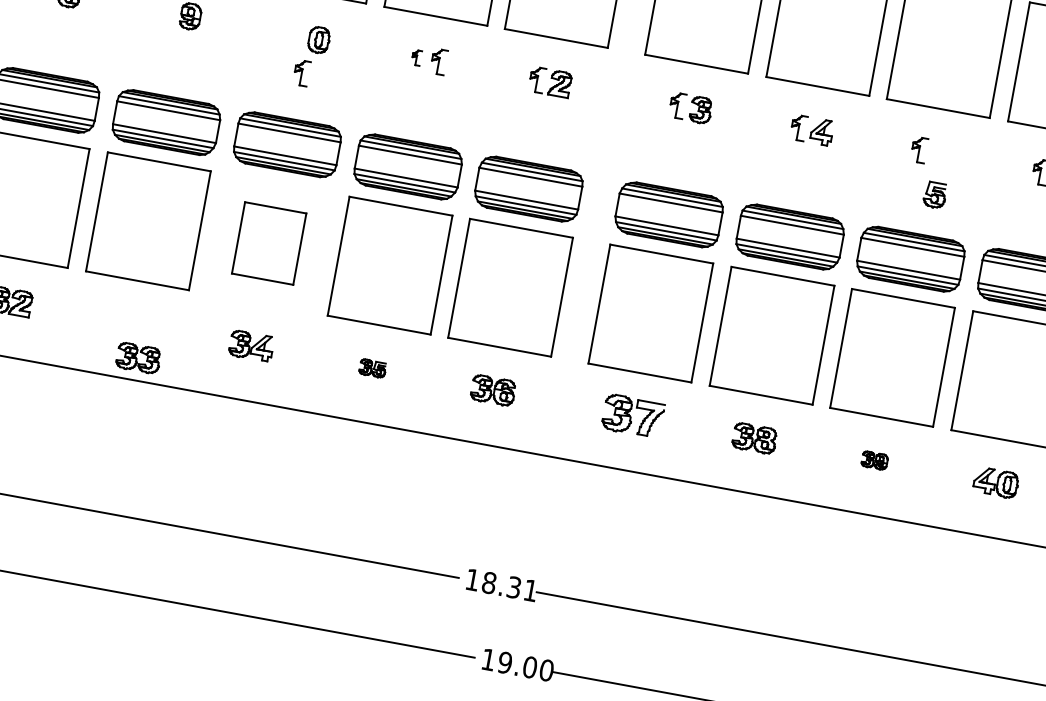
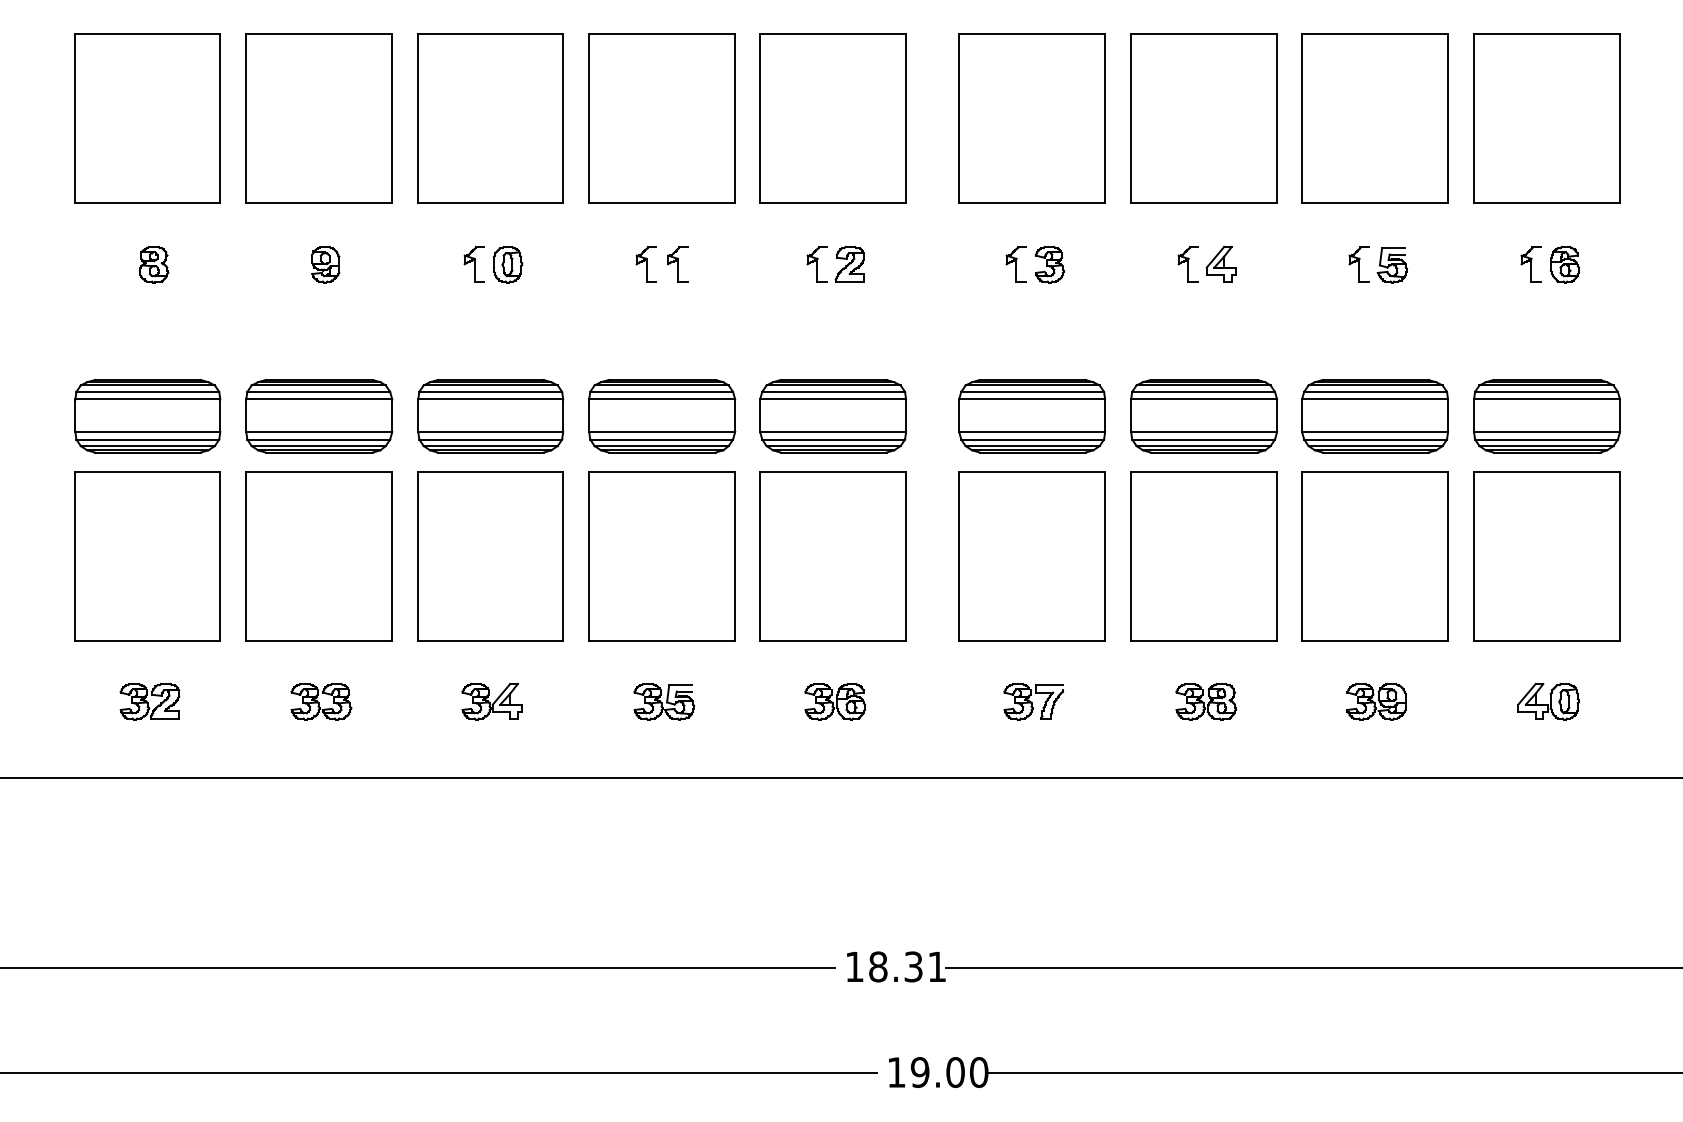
part: (416, 57) -> (645, 264), size x1.67
part: (301, 73) -> (473, 264), moved
part: (934, 195) -> (1391, 265), moved
part: (269, 243) -> (490, 556), size x1.67
part: (138, 358) -> (321, 701), moved
part: (372, 368) -> (664, 701), size x1.67
part: (633, 416) -> (1033, 701), size x0.71
part: (874, 460) -> (1376, 701), size x1.67

